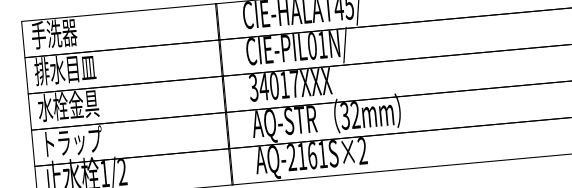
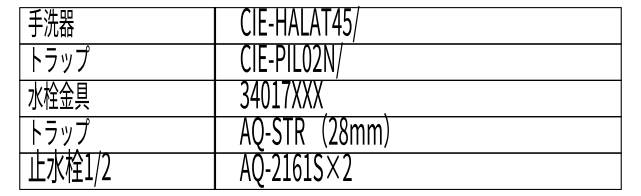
text: (322, 44) -> (317, 57), CIE-PIL01N/ -> CIE-PIL02N/
text: (64, 69) -> (58, 59), 排水目皿 -> トラップ
text: (349, 116) -> (337, 131), 32mm -> 28mm

